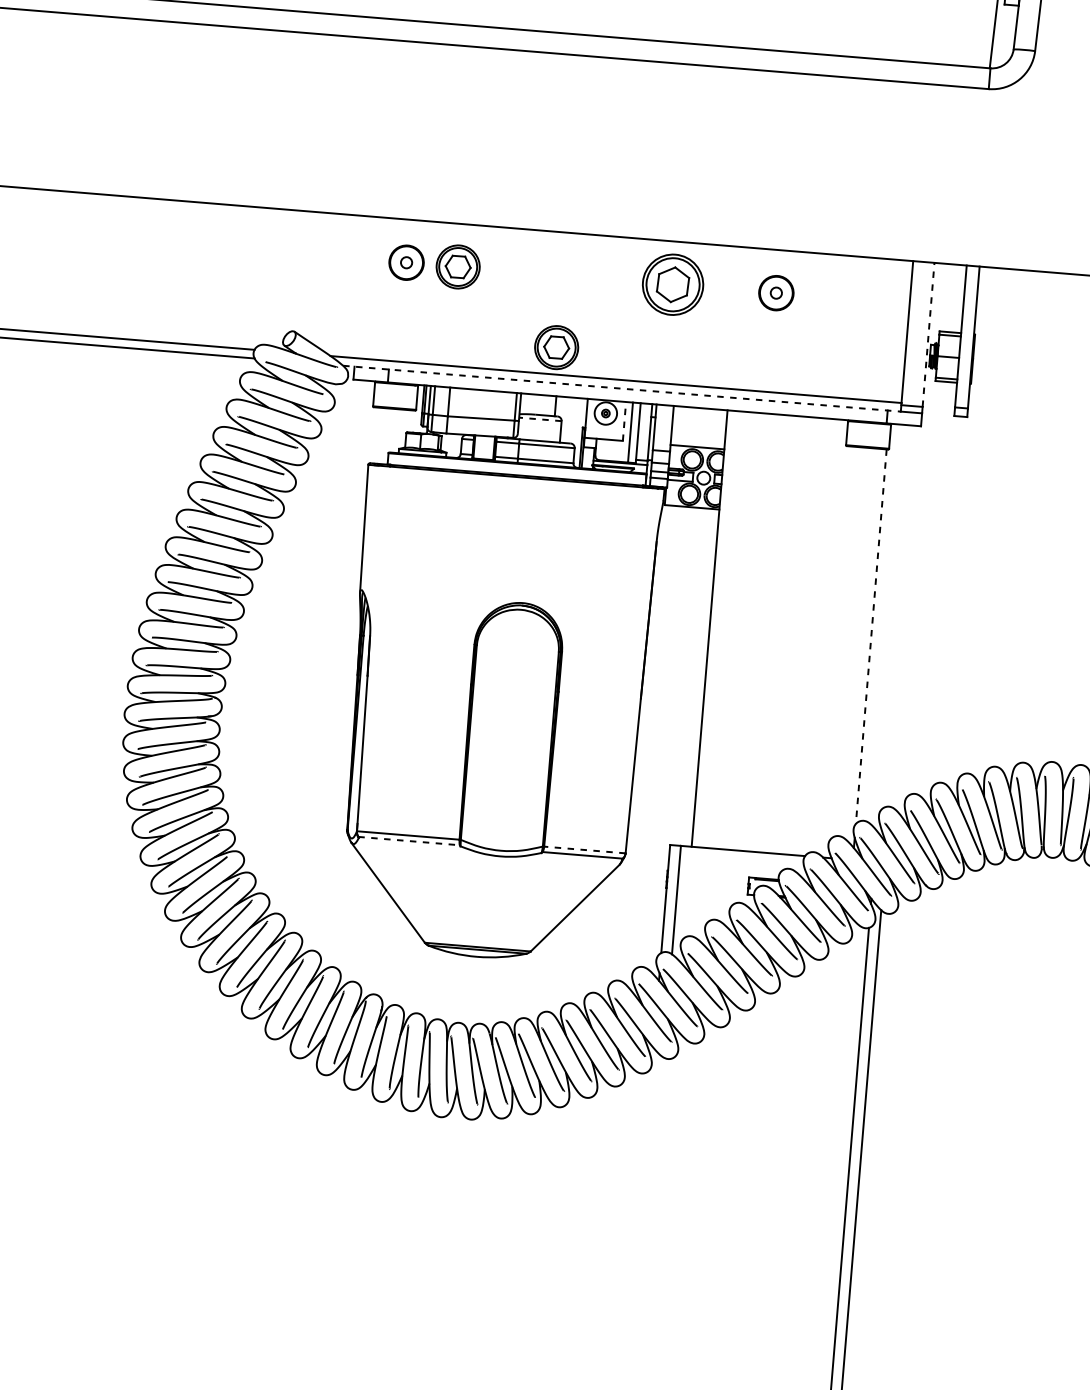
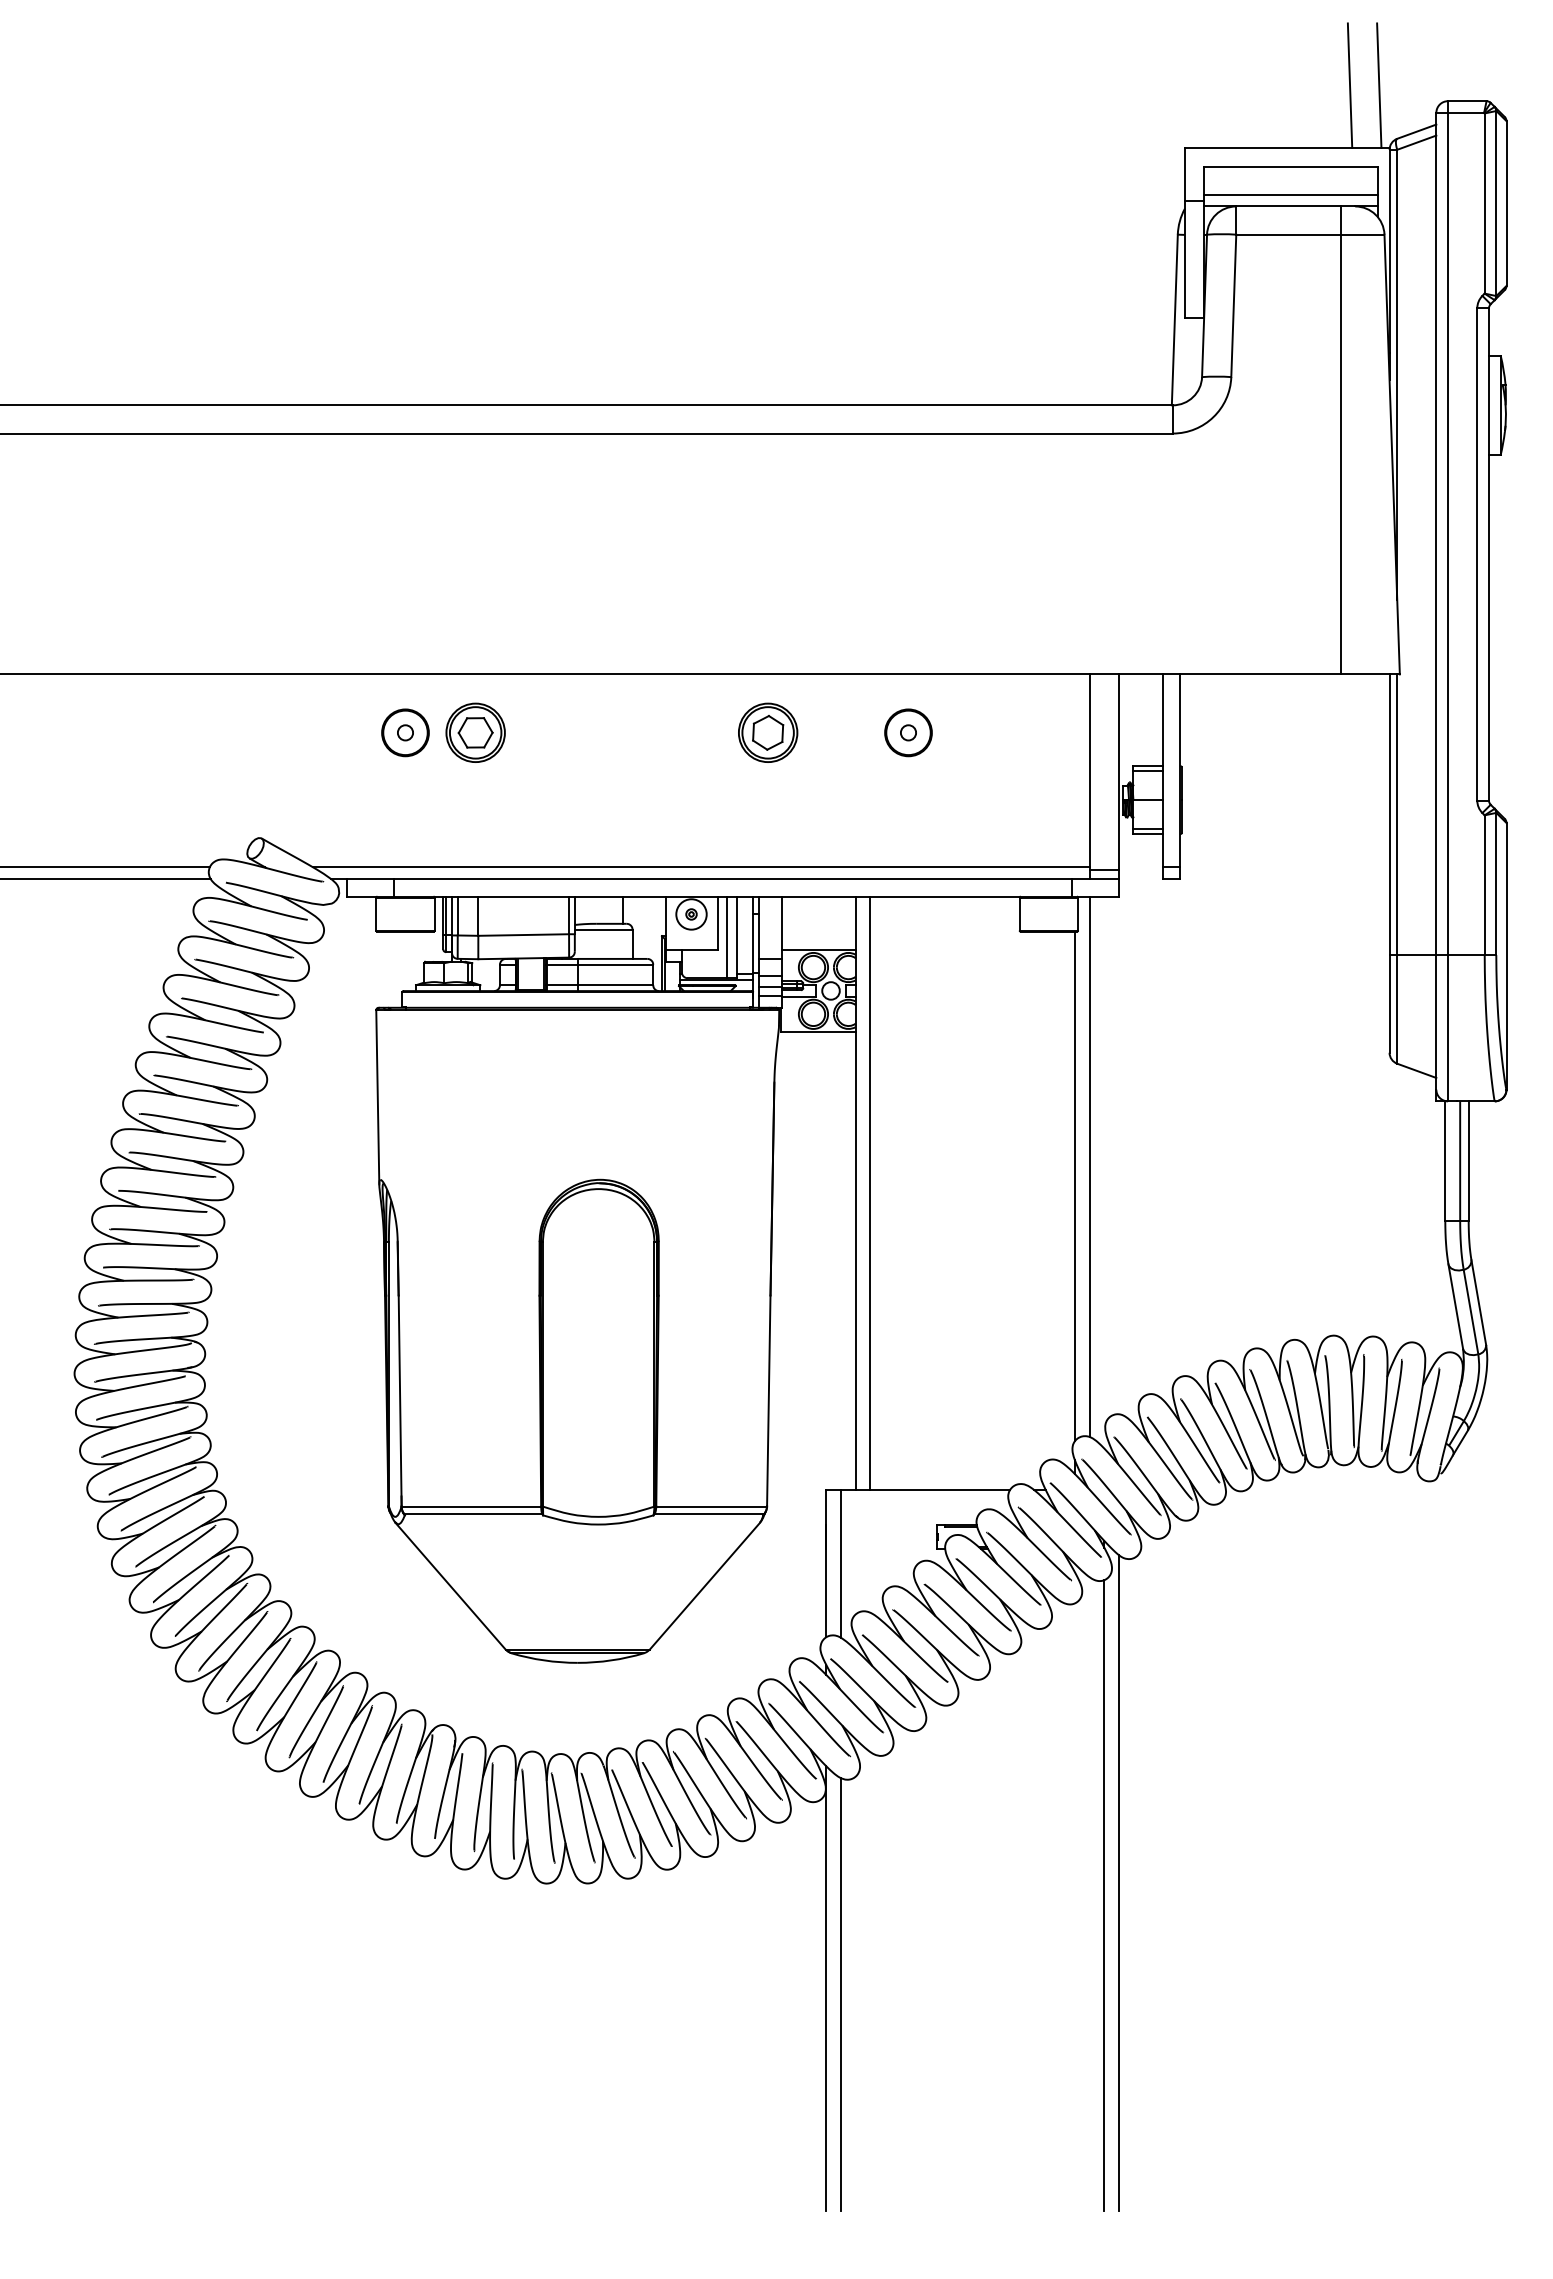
part: (673, 284) -> (768, 732), size x0.71
line: (928, 334) -> (1118, 772), dashed -> solid
part: (556, 347) -> (617, 830), removed
line: (622, 389) -> (711, 879), dashed -> solid
line: (540, 419) -> (603, 929), dashed -> solid
line: (624, 421) -> (717, 922), dashed -> solid
line: (883, 622) -> (1089, 1166), added
line: (720, 629) -> (870, 1193), added
line: (870, 636) -> (1074, 1186), dashed -> solid
line: (409, 841) -> (473, 1514), dashed -> solid
line: (584, 849) -> (711, 1506), dashed -> solid
line: (640, 1211) -> (826, 1988), added
line: (650, 1215) -> (840, 1993), added

